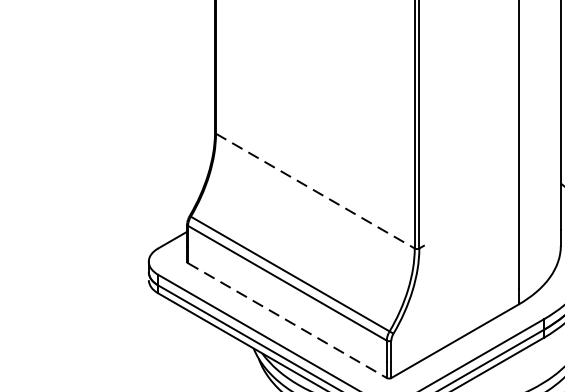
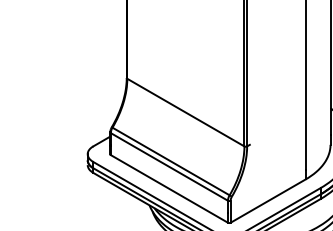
line: (314, 190) -> (185, 112), dashed -> solid
line: (287, 319) -> (169, 188), dashed -> solid

